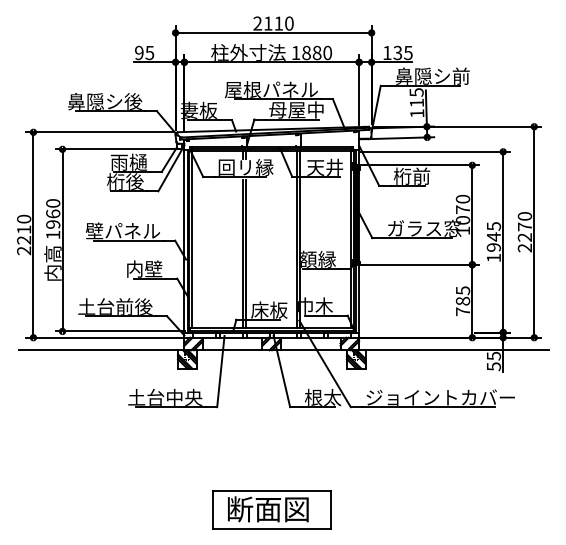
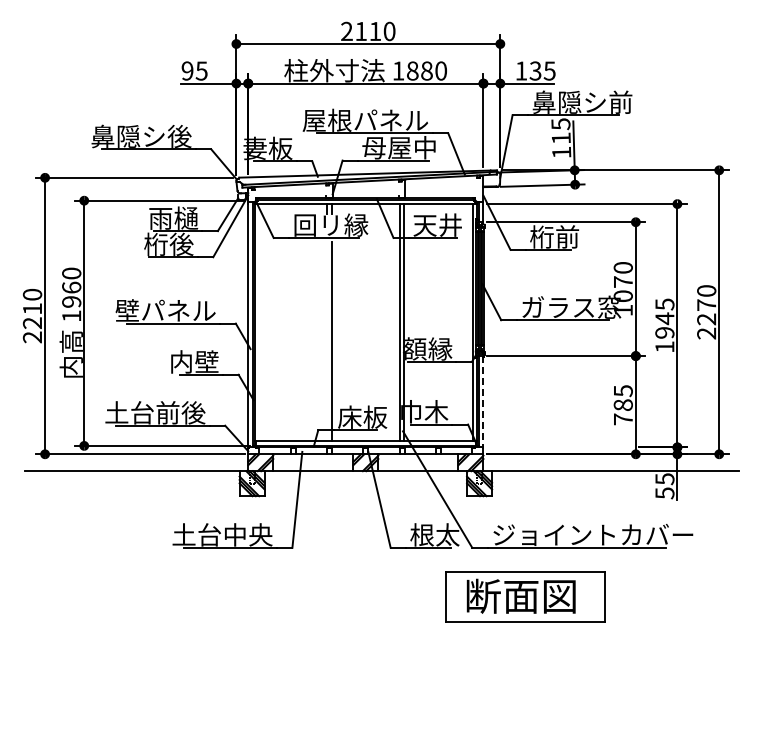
line: (192, 239) -> (259, 321), removed
line: (243, 253) -> (327, 340), removed
line: (359, 298) -> (483, 401), solid -> dashed
part: (271, 509) -> (525, 596), moved

